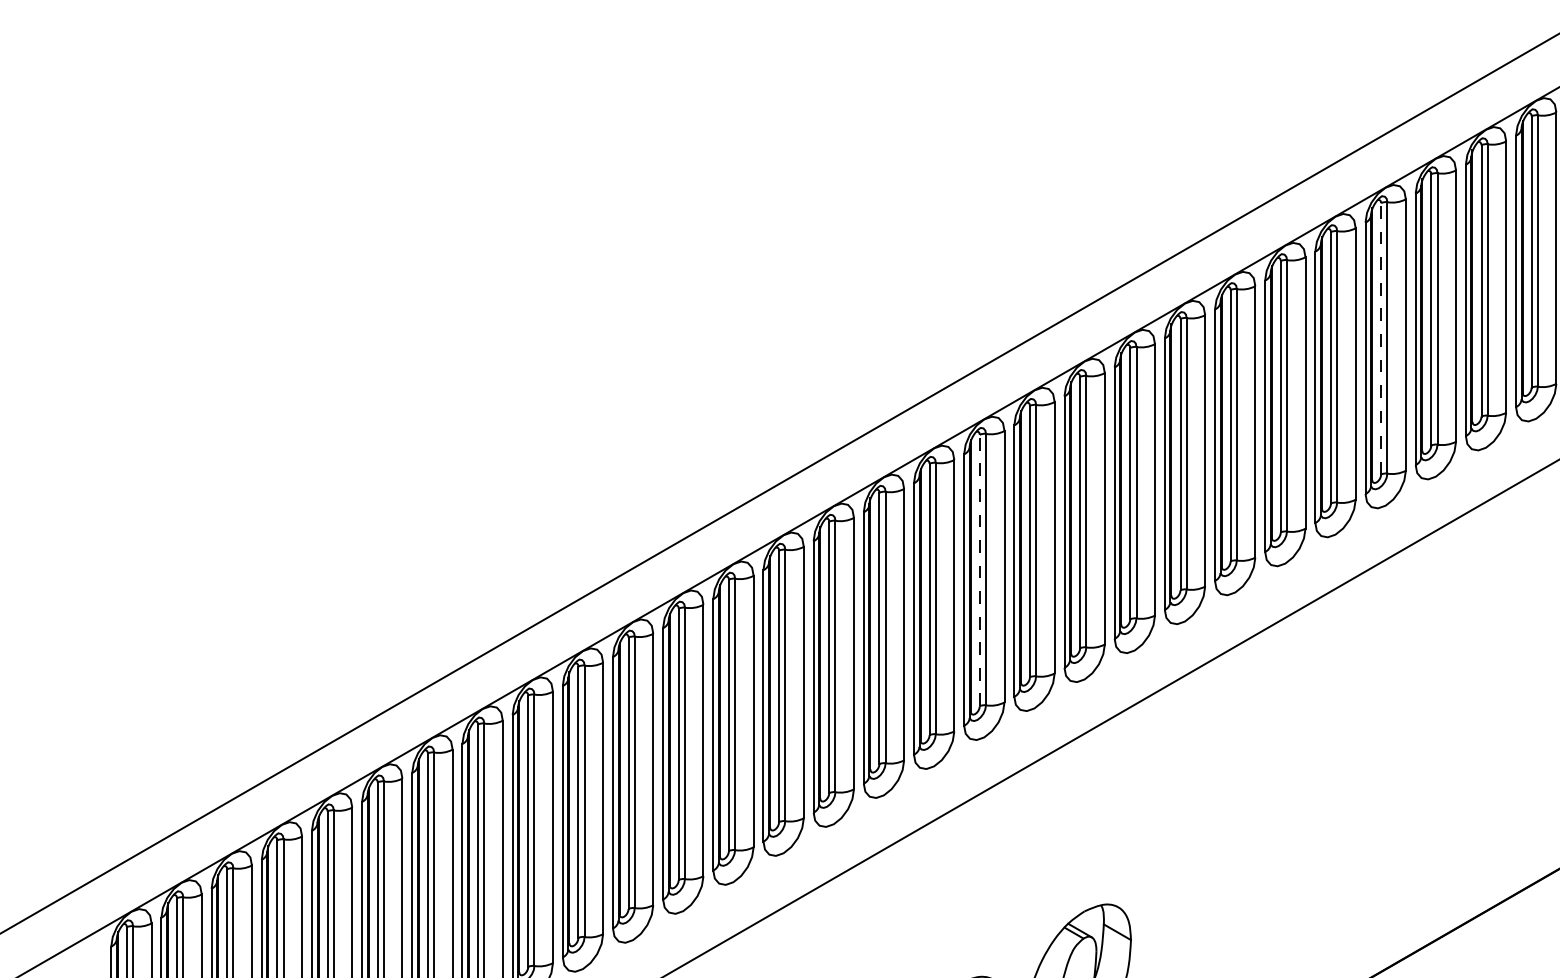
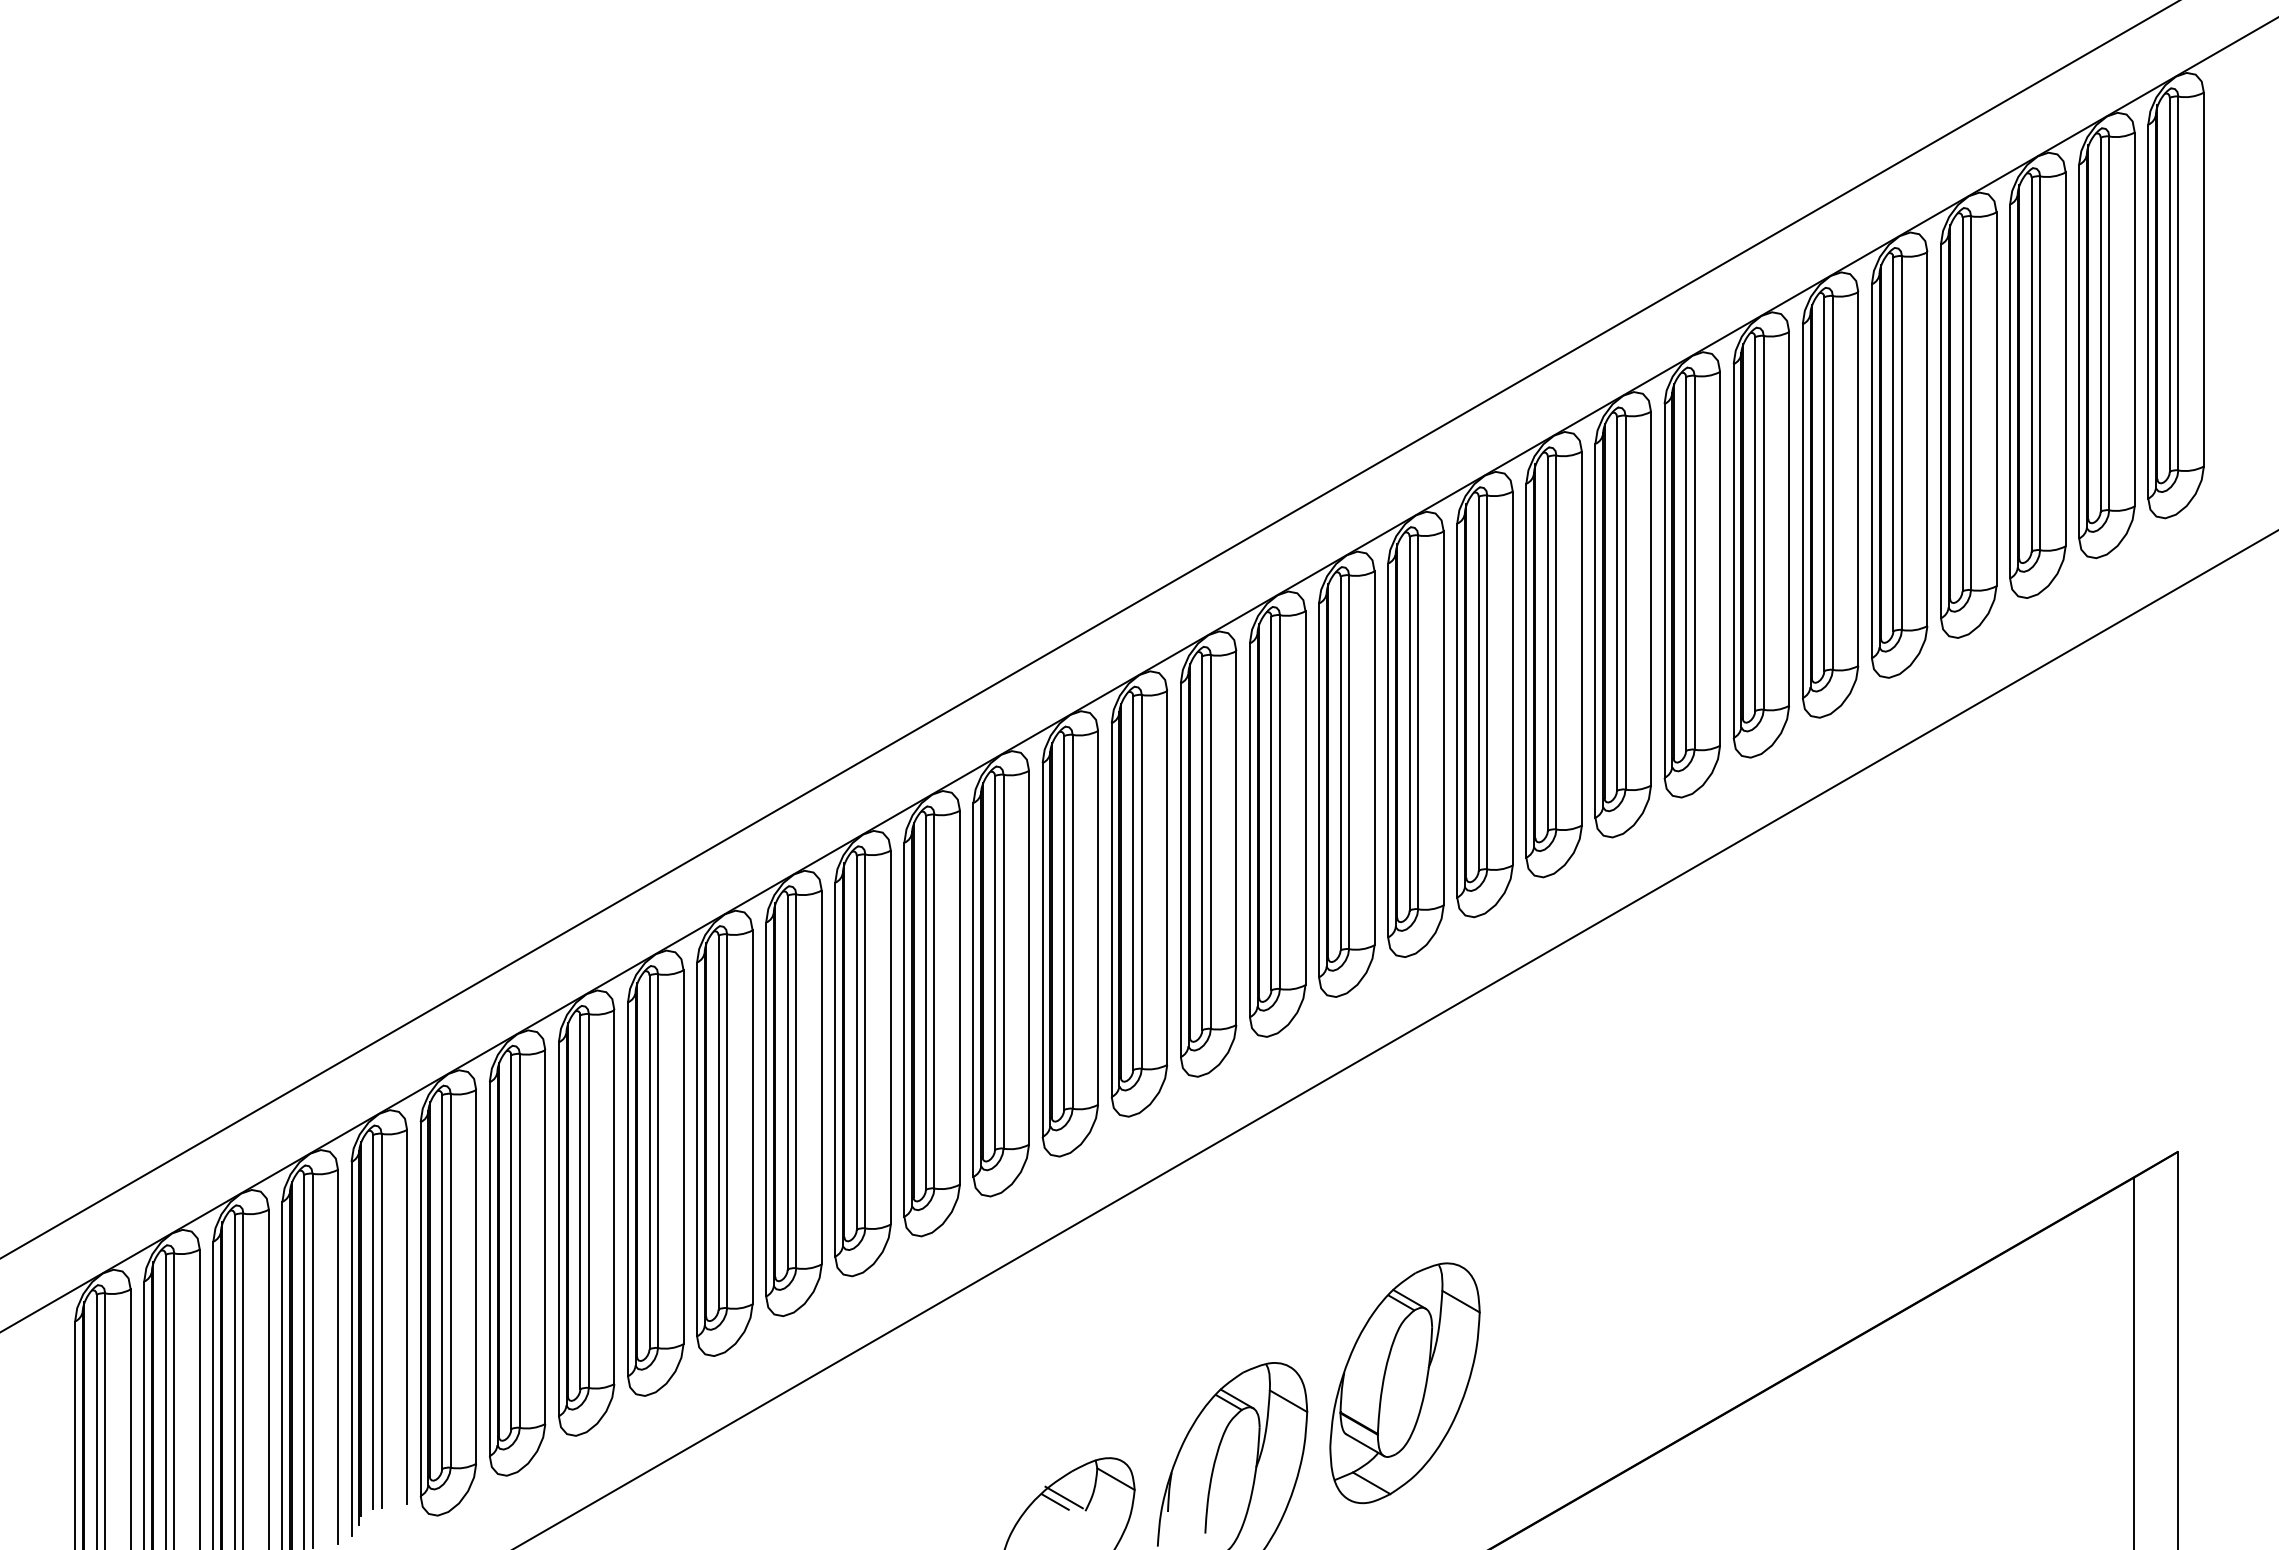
line: (1381, 339) -> (1824, 484), dashed -> solid
line: (979, 570) -> (1271, 803), dashed -> solid

